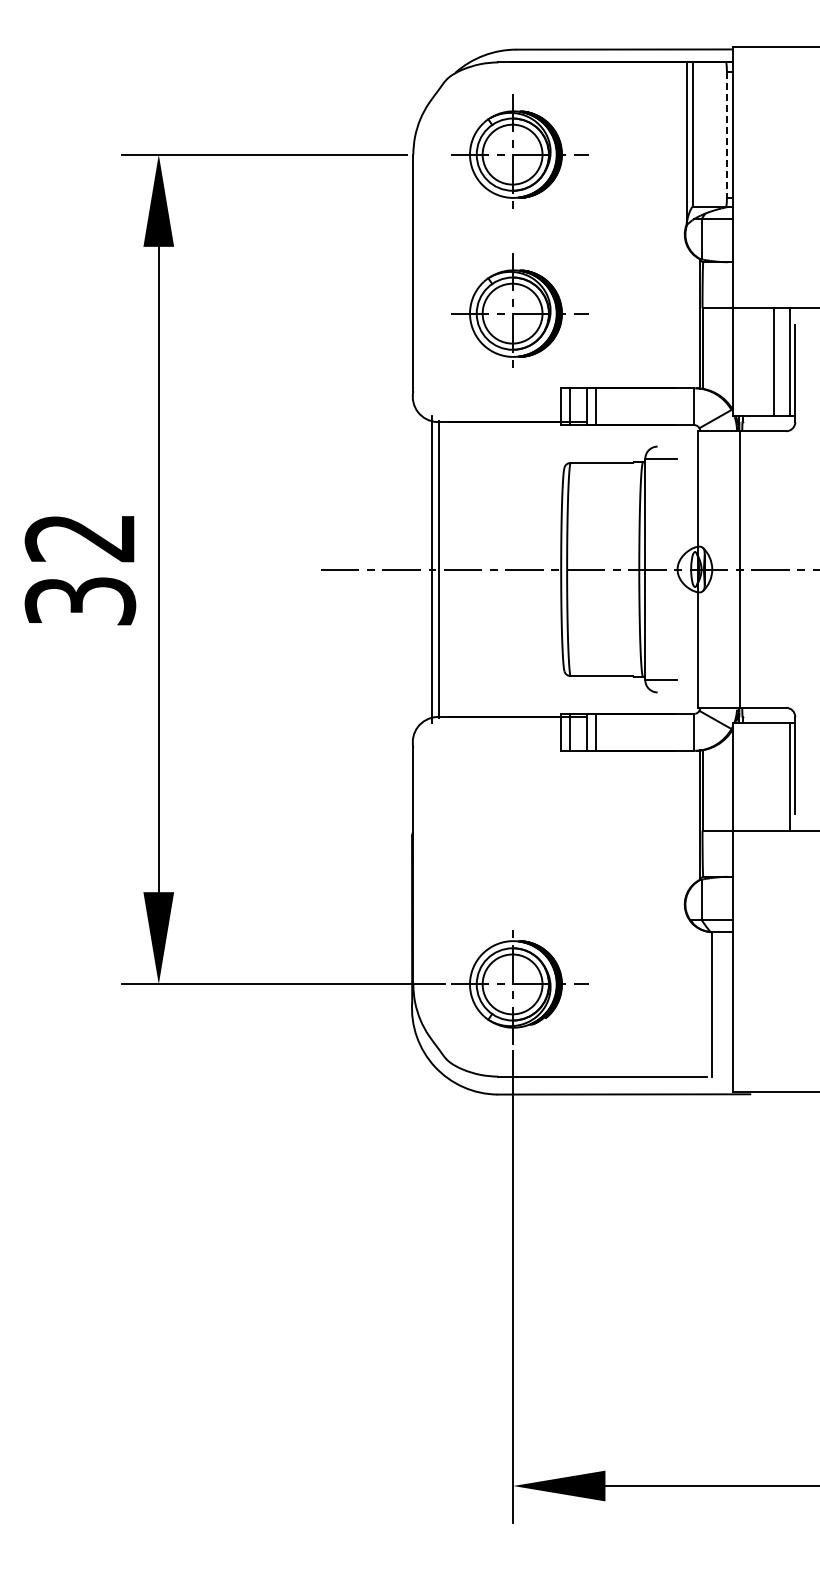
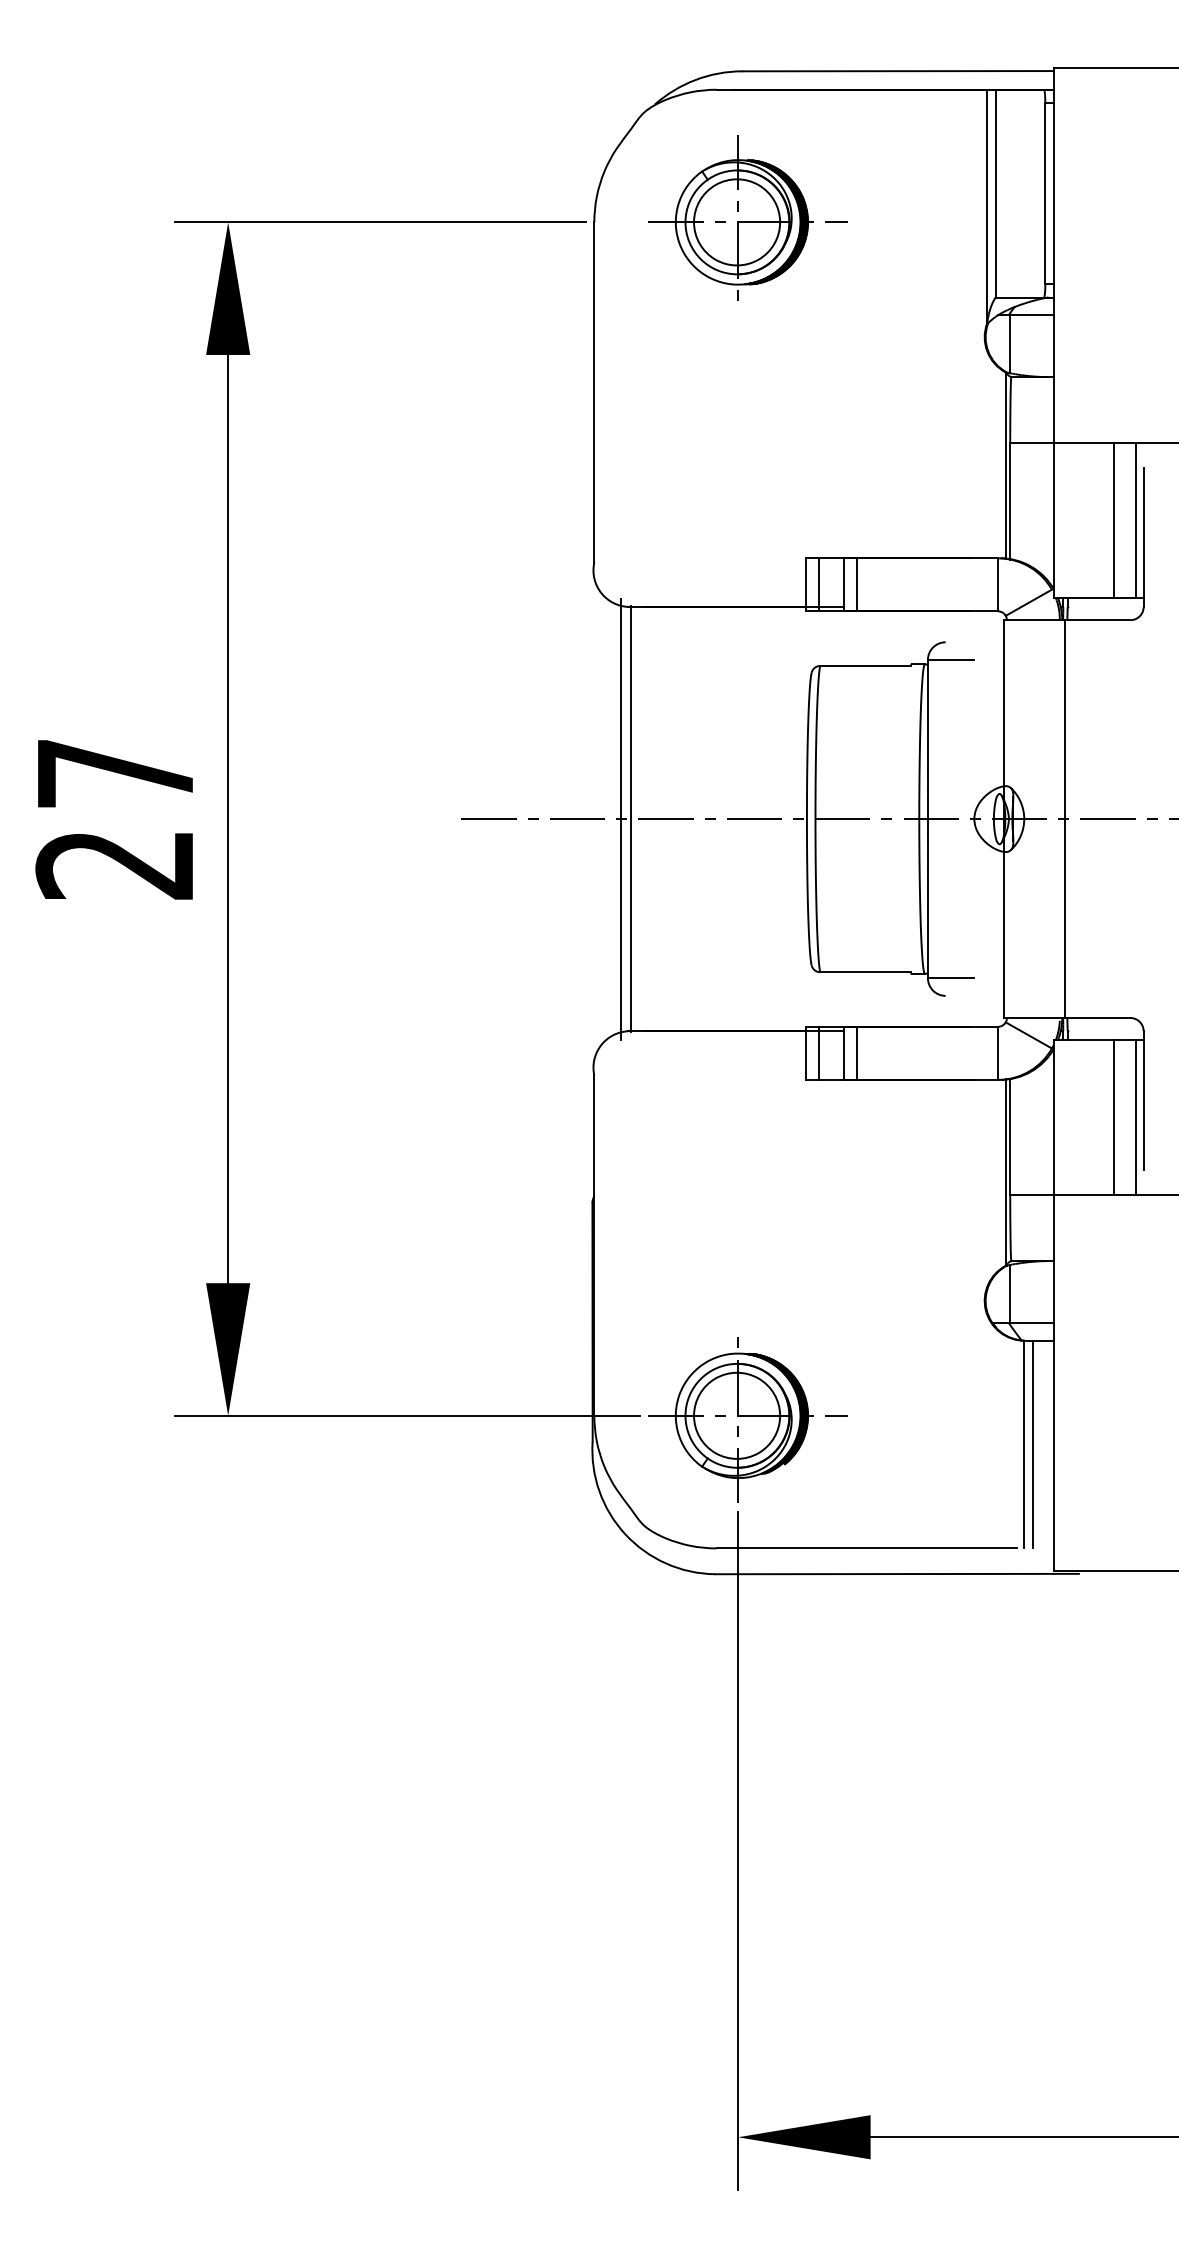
line: (726, 135) -> (1044, 194), dashed -> solid
part: (519, 310) -> (746, 446), removed
text: (80, 569) -> (115, 819), 32 -> 27
line: (774, 776) -> (1113, 1116), added
line: (718, 1004) -> (1033, 1444), added

